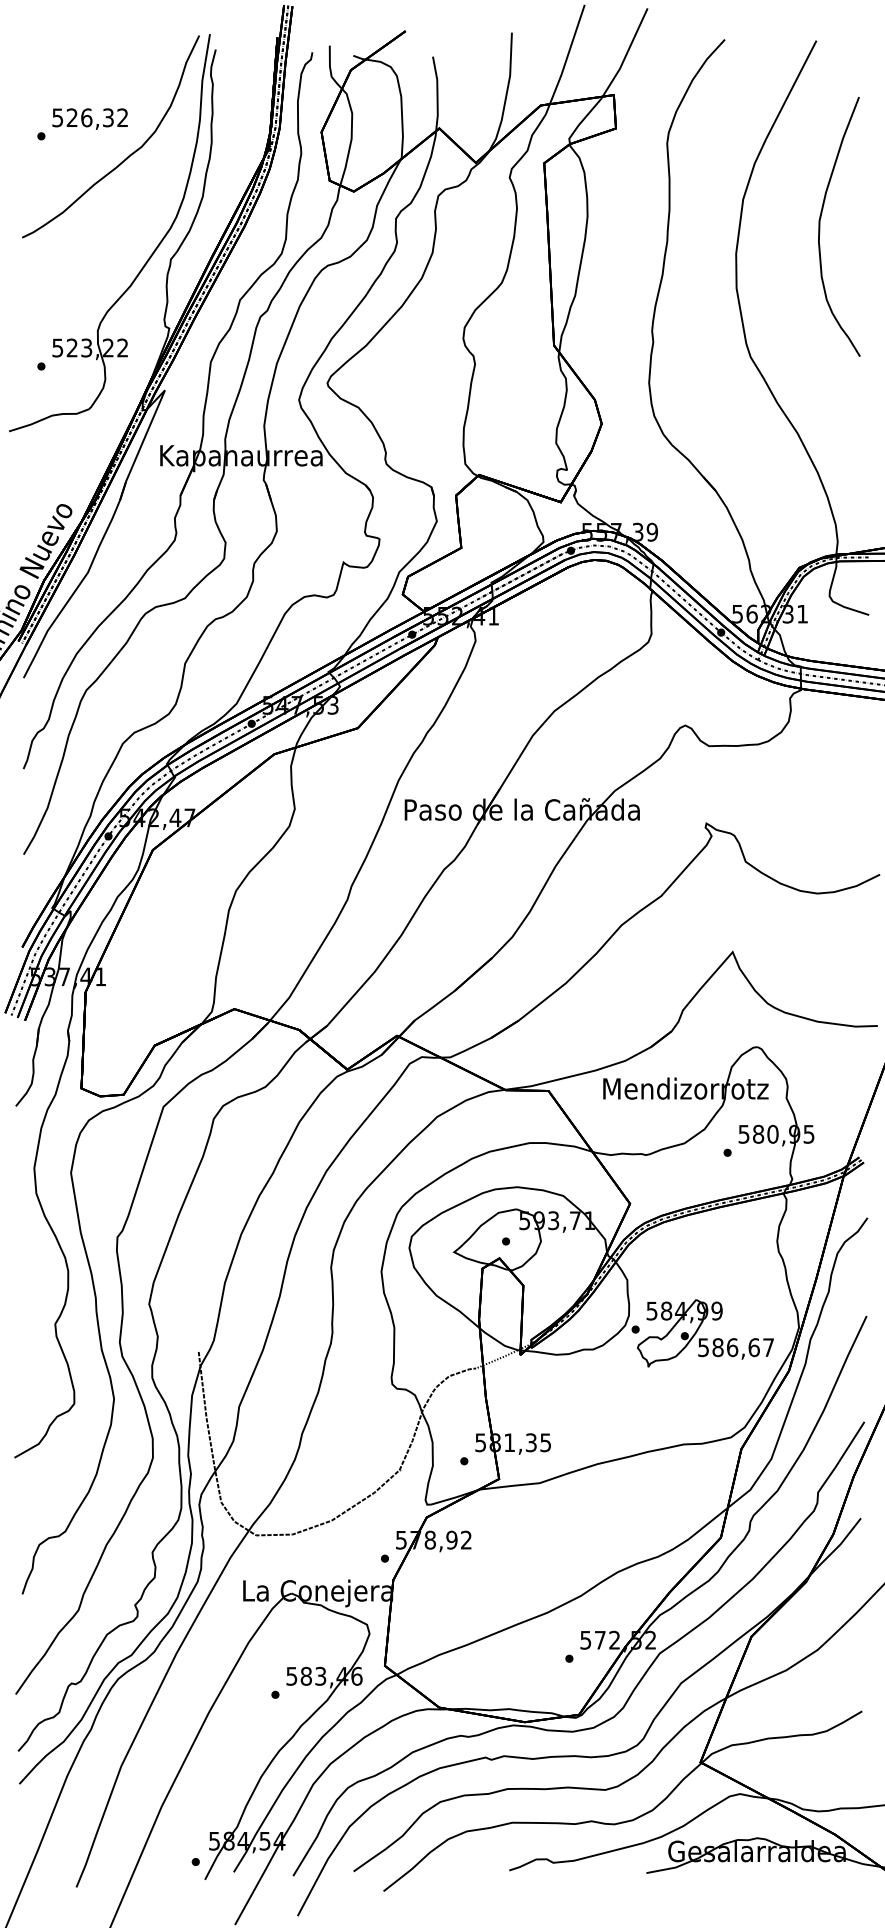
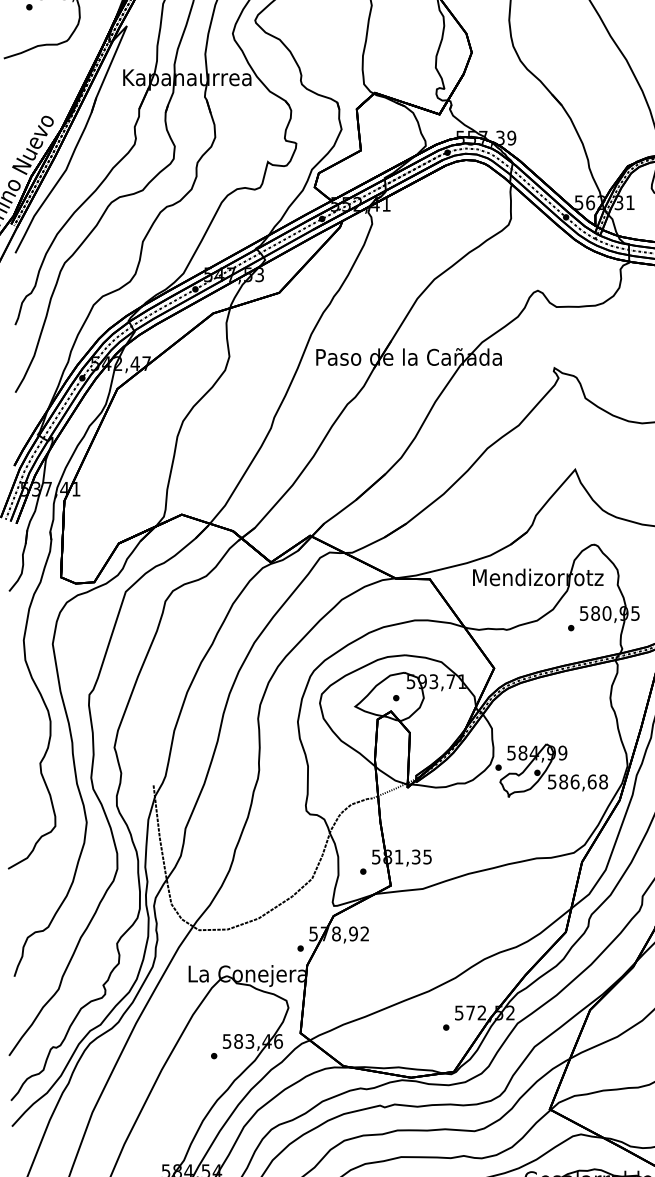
text: (768, 1347) -> (603, 781), 586,67 -> 586,68

